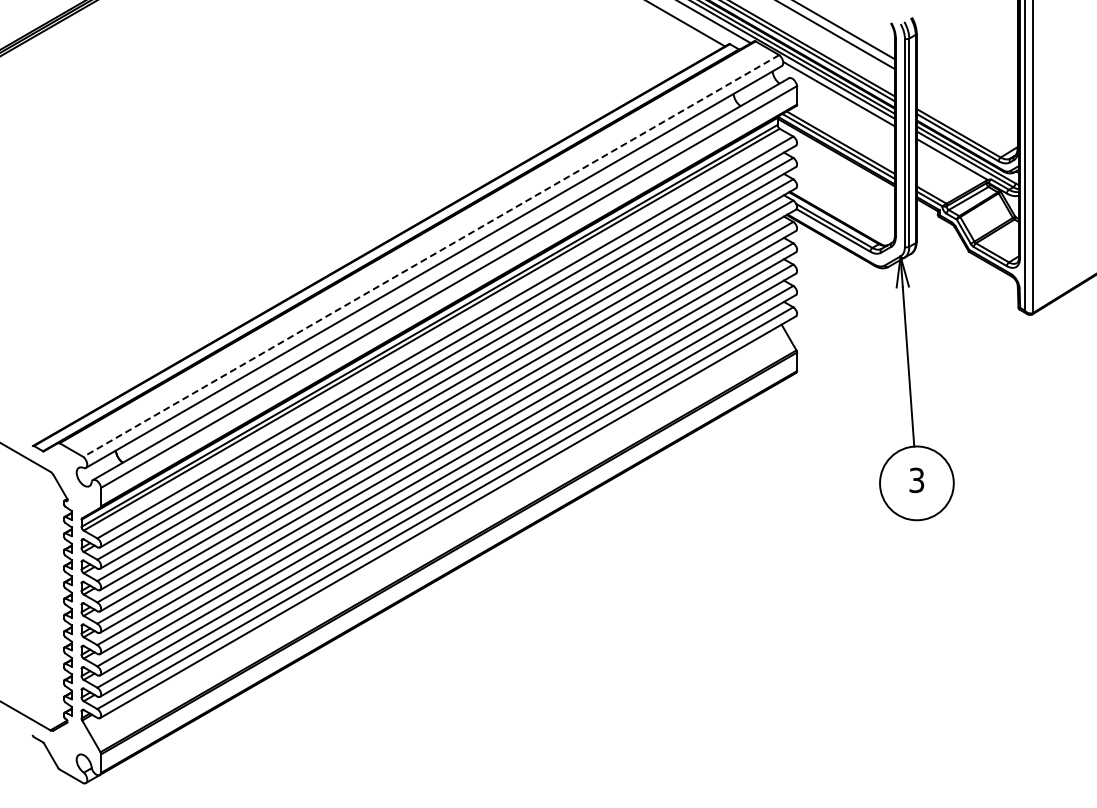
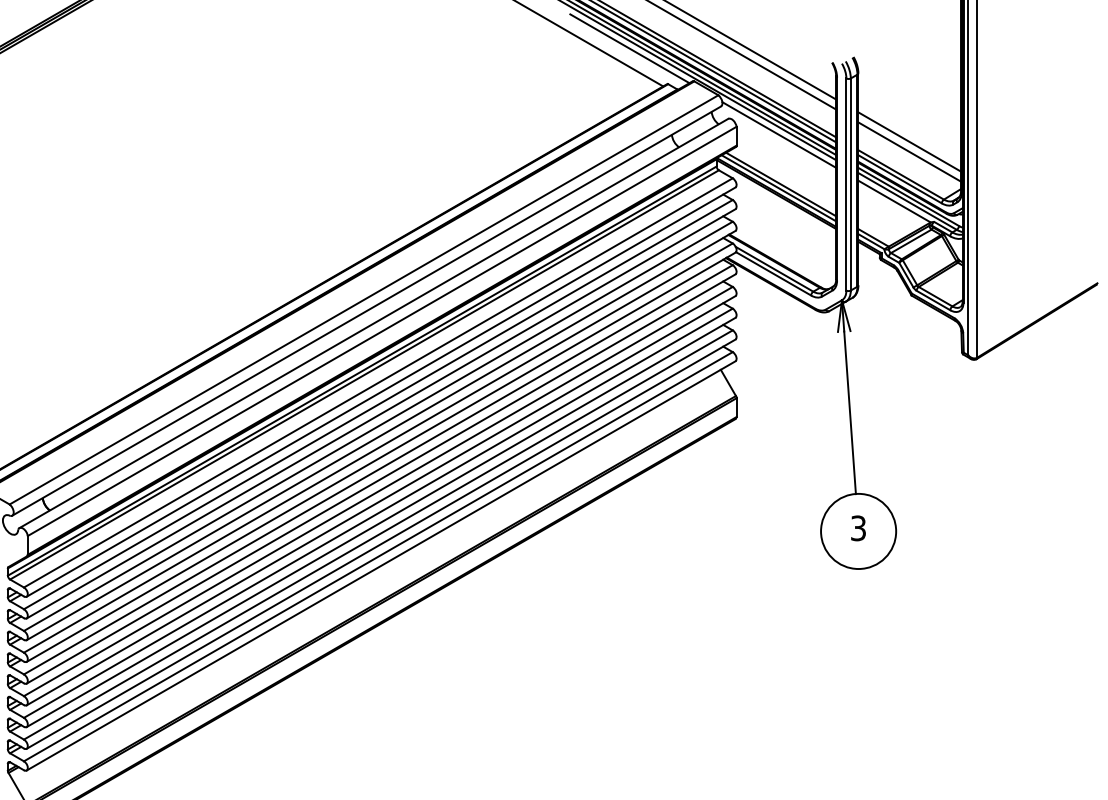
line: (966, 100) -> (909, 141), added
line: (966, 110) -> (909, 151), added
line: (431, 256) -> (364, 300), dashed -> solid

